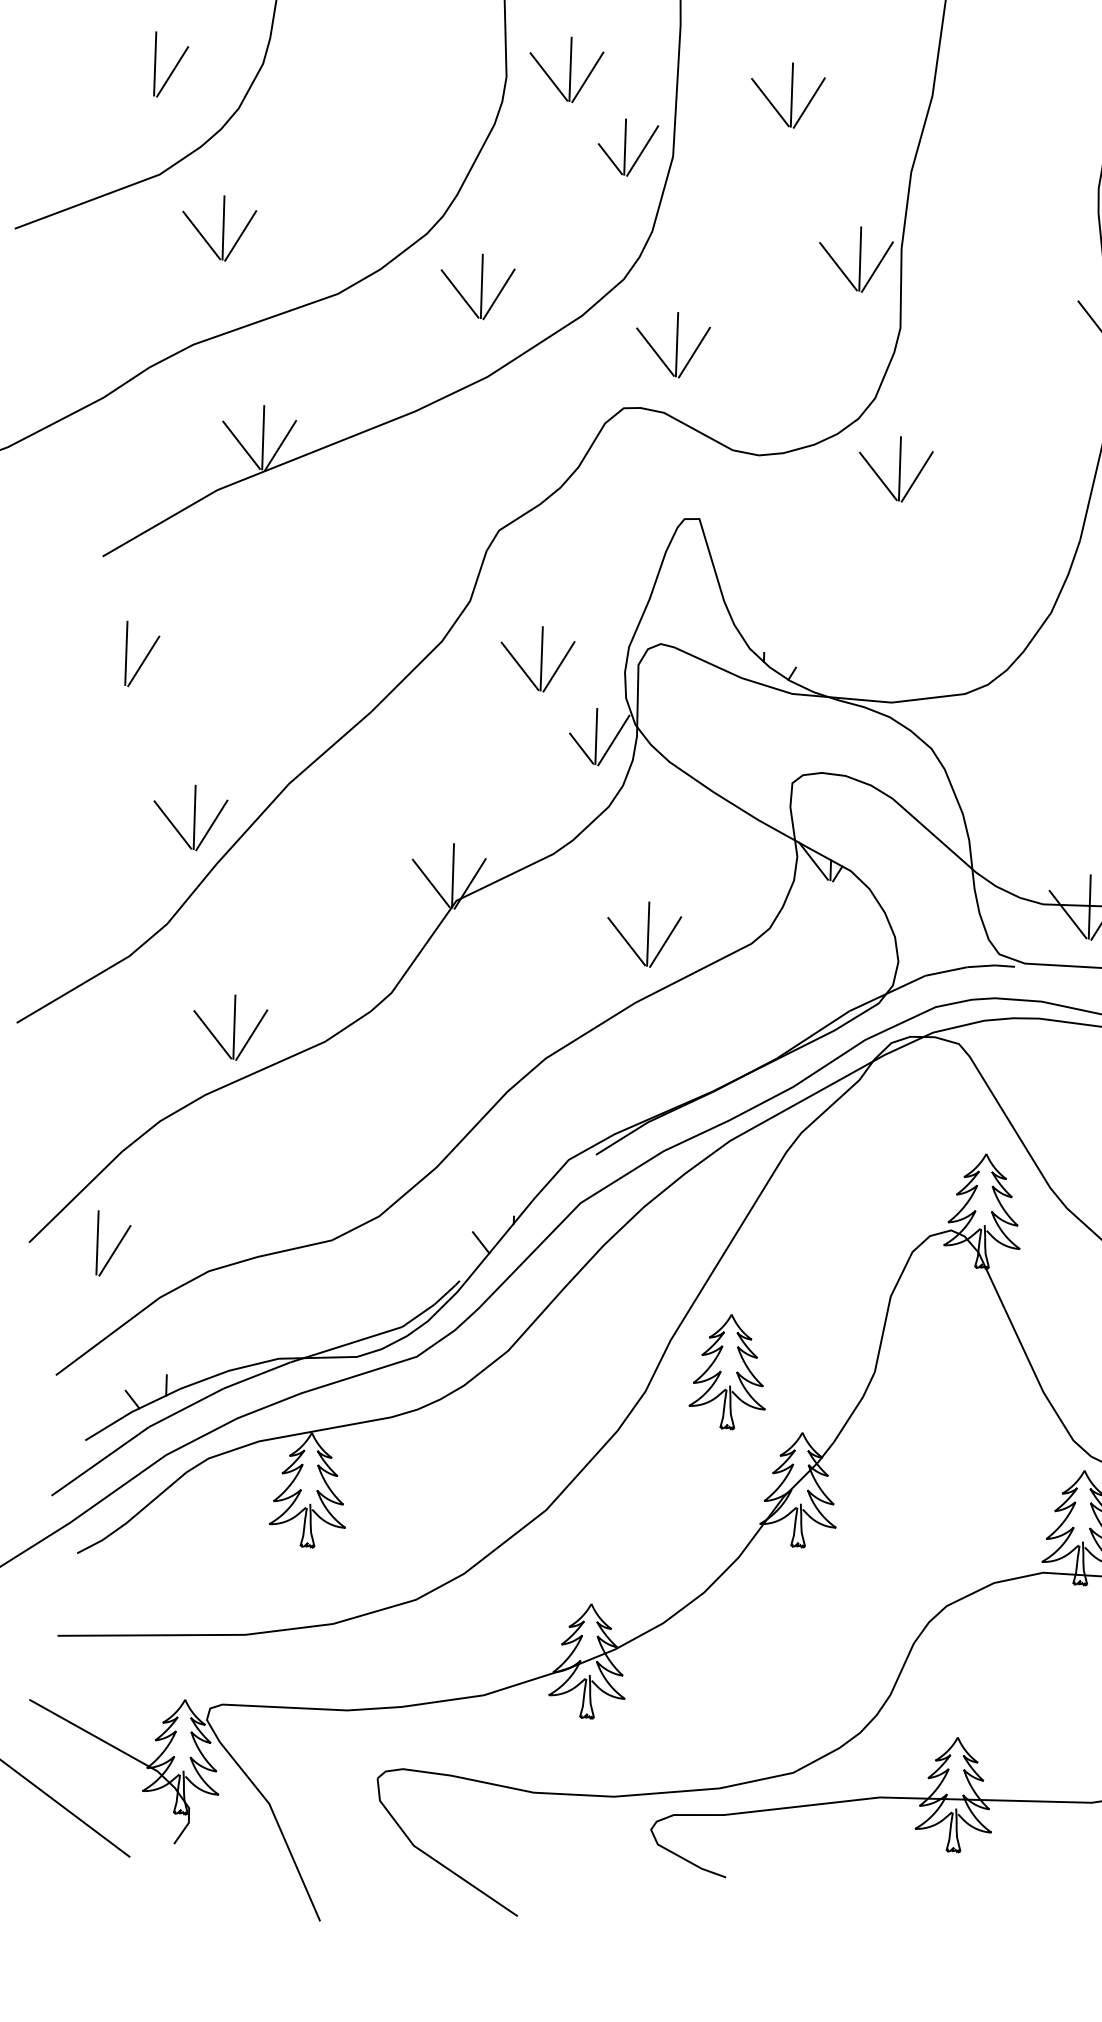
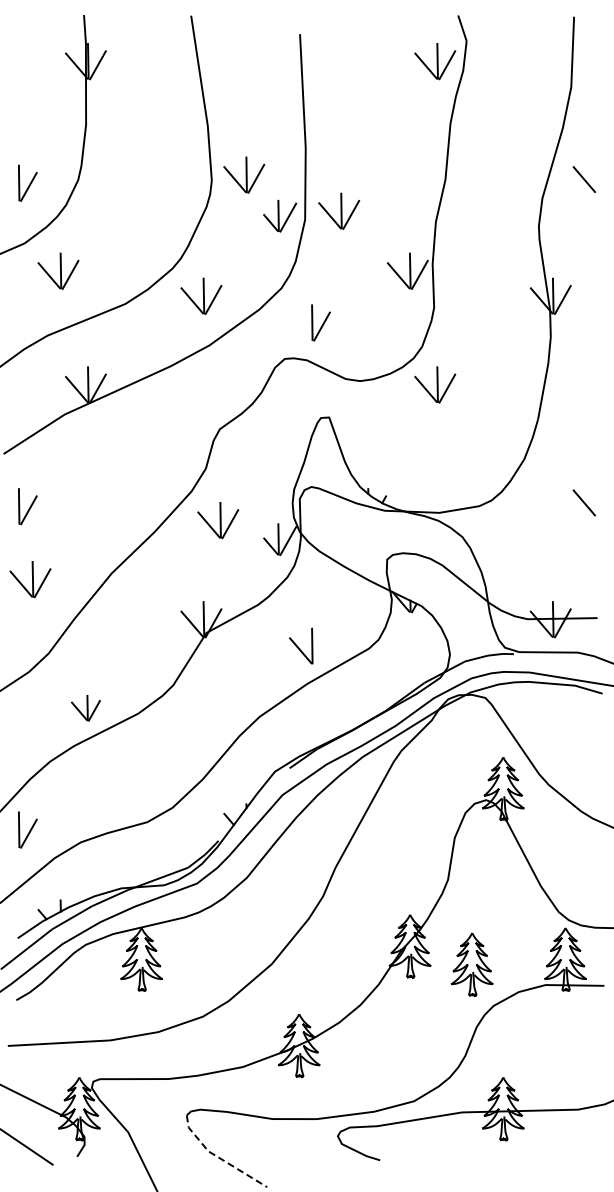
part: (788, 93) -> (339, 210), moved
line: (655, 350) -> (300, 326), removed
part: (537, 659) -> (218, 520), moved
part: (190, 817) -> (30, 579), moved
line: (664, 941) -> (321, 649), removed
part: (229, 1025) -> (85, 707), size x0.7
part: (727, 1371) -> (471, 964), moved
line: (431, 1857) -> (218, 1157), solid -> dashed

